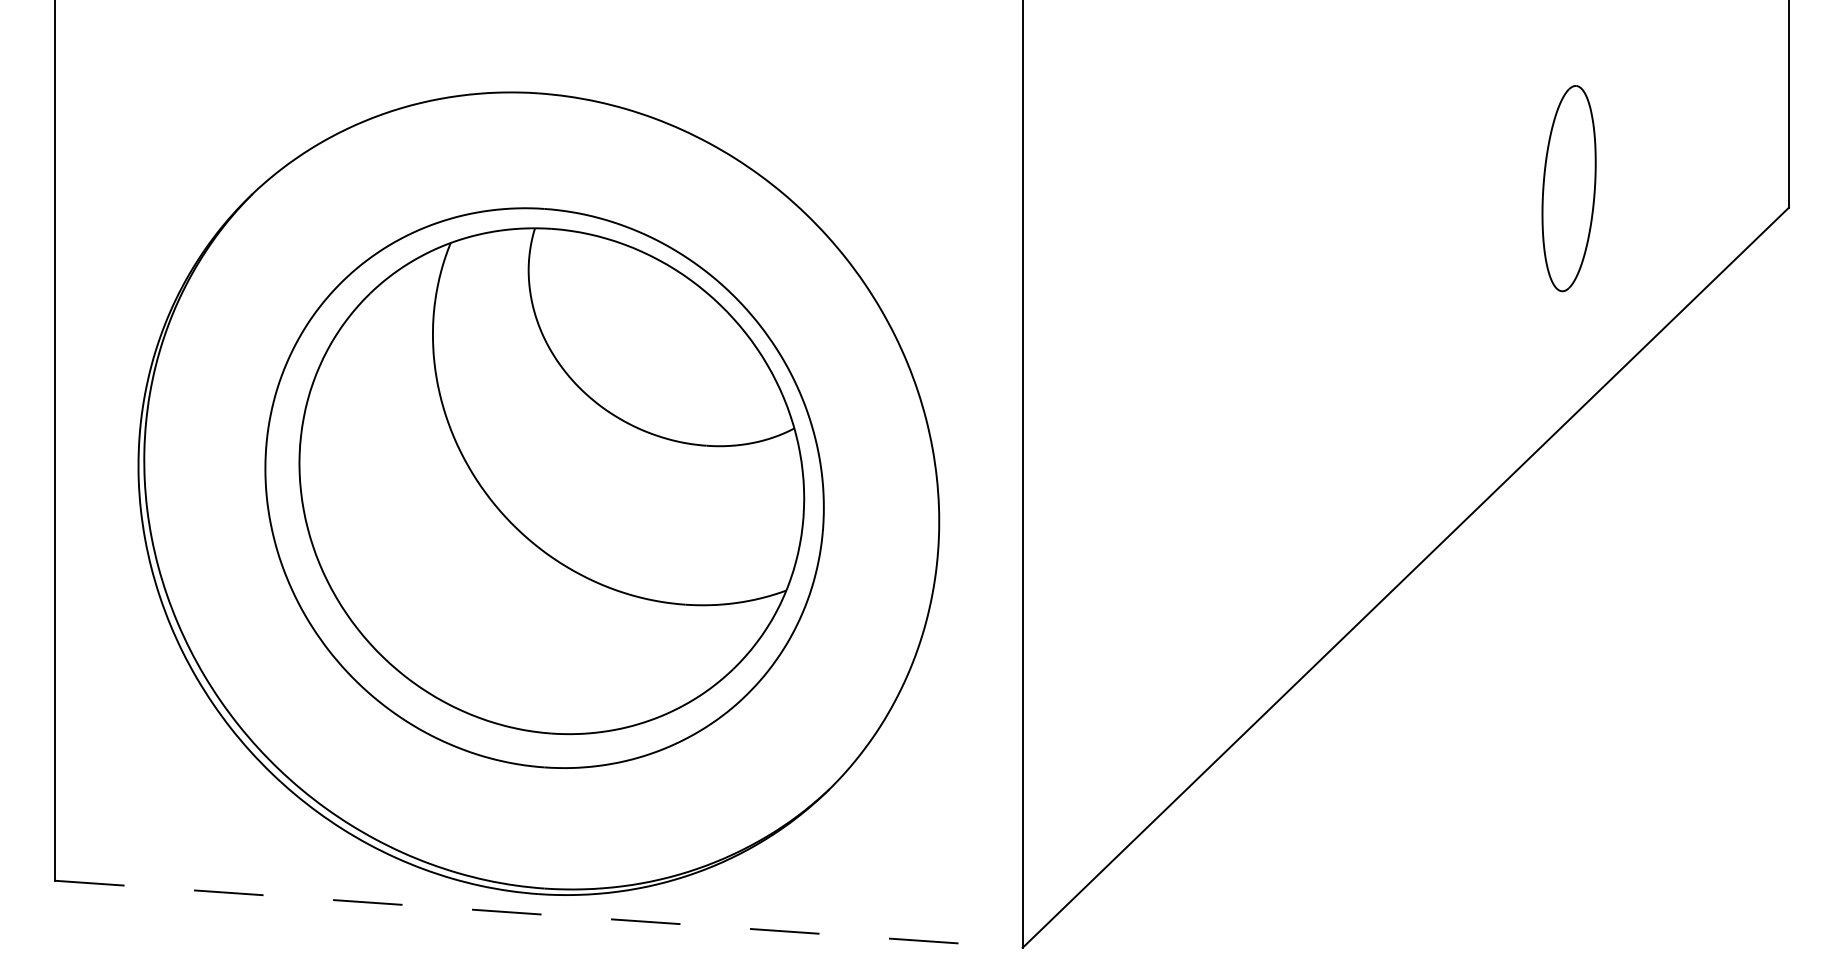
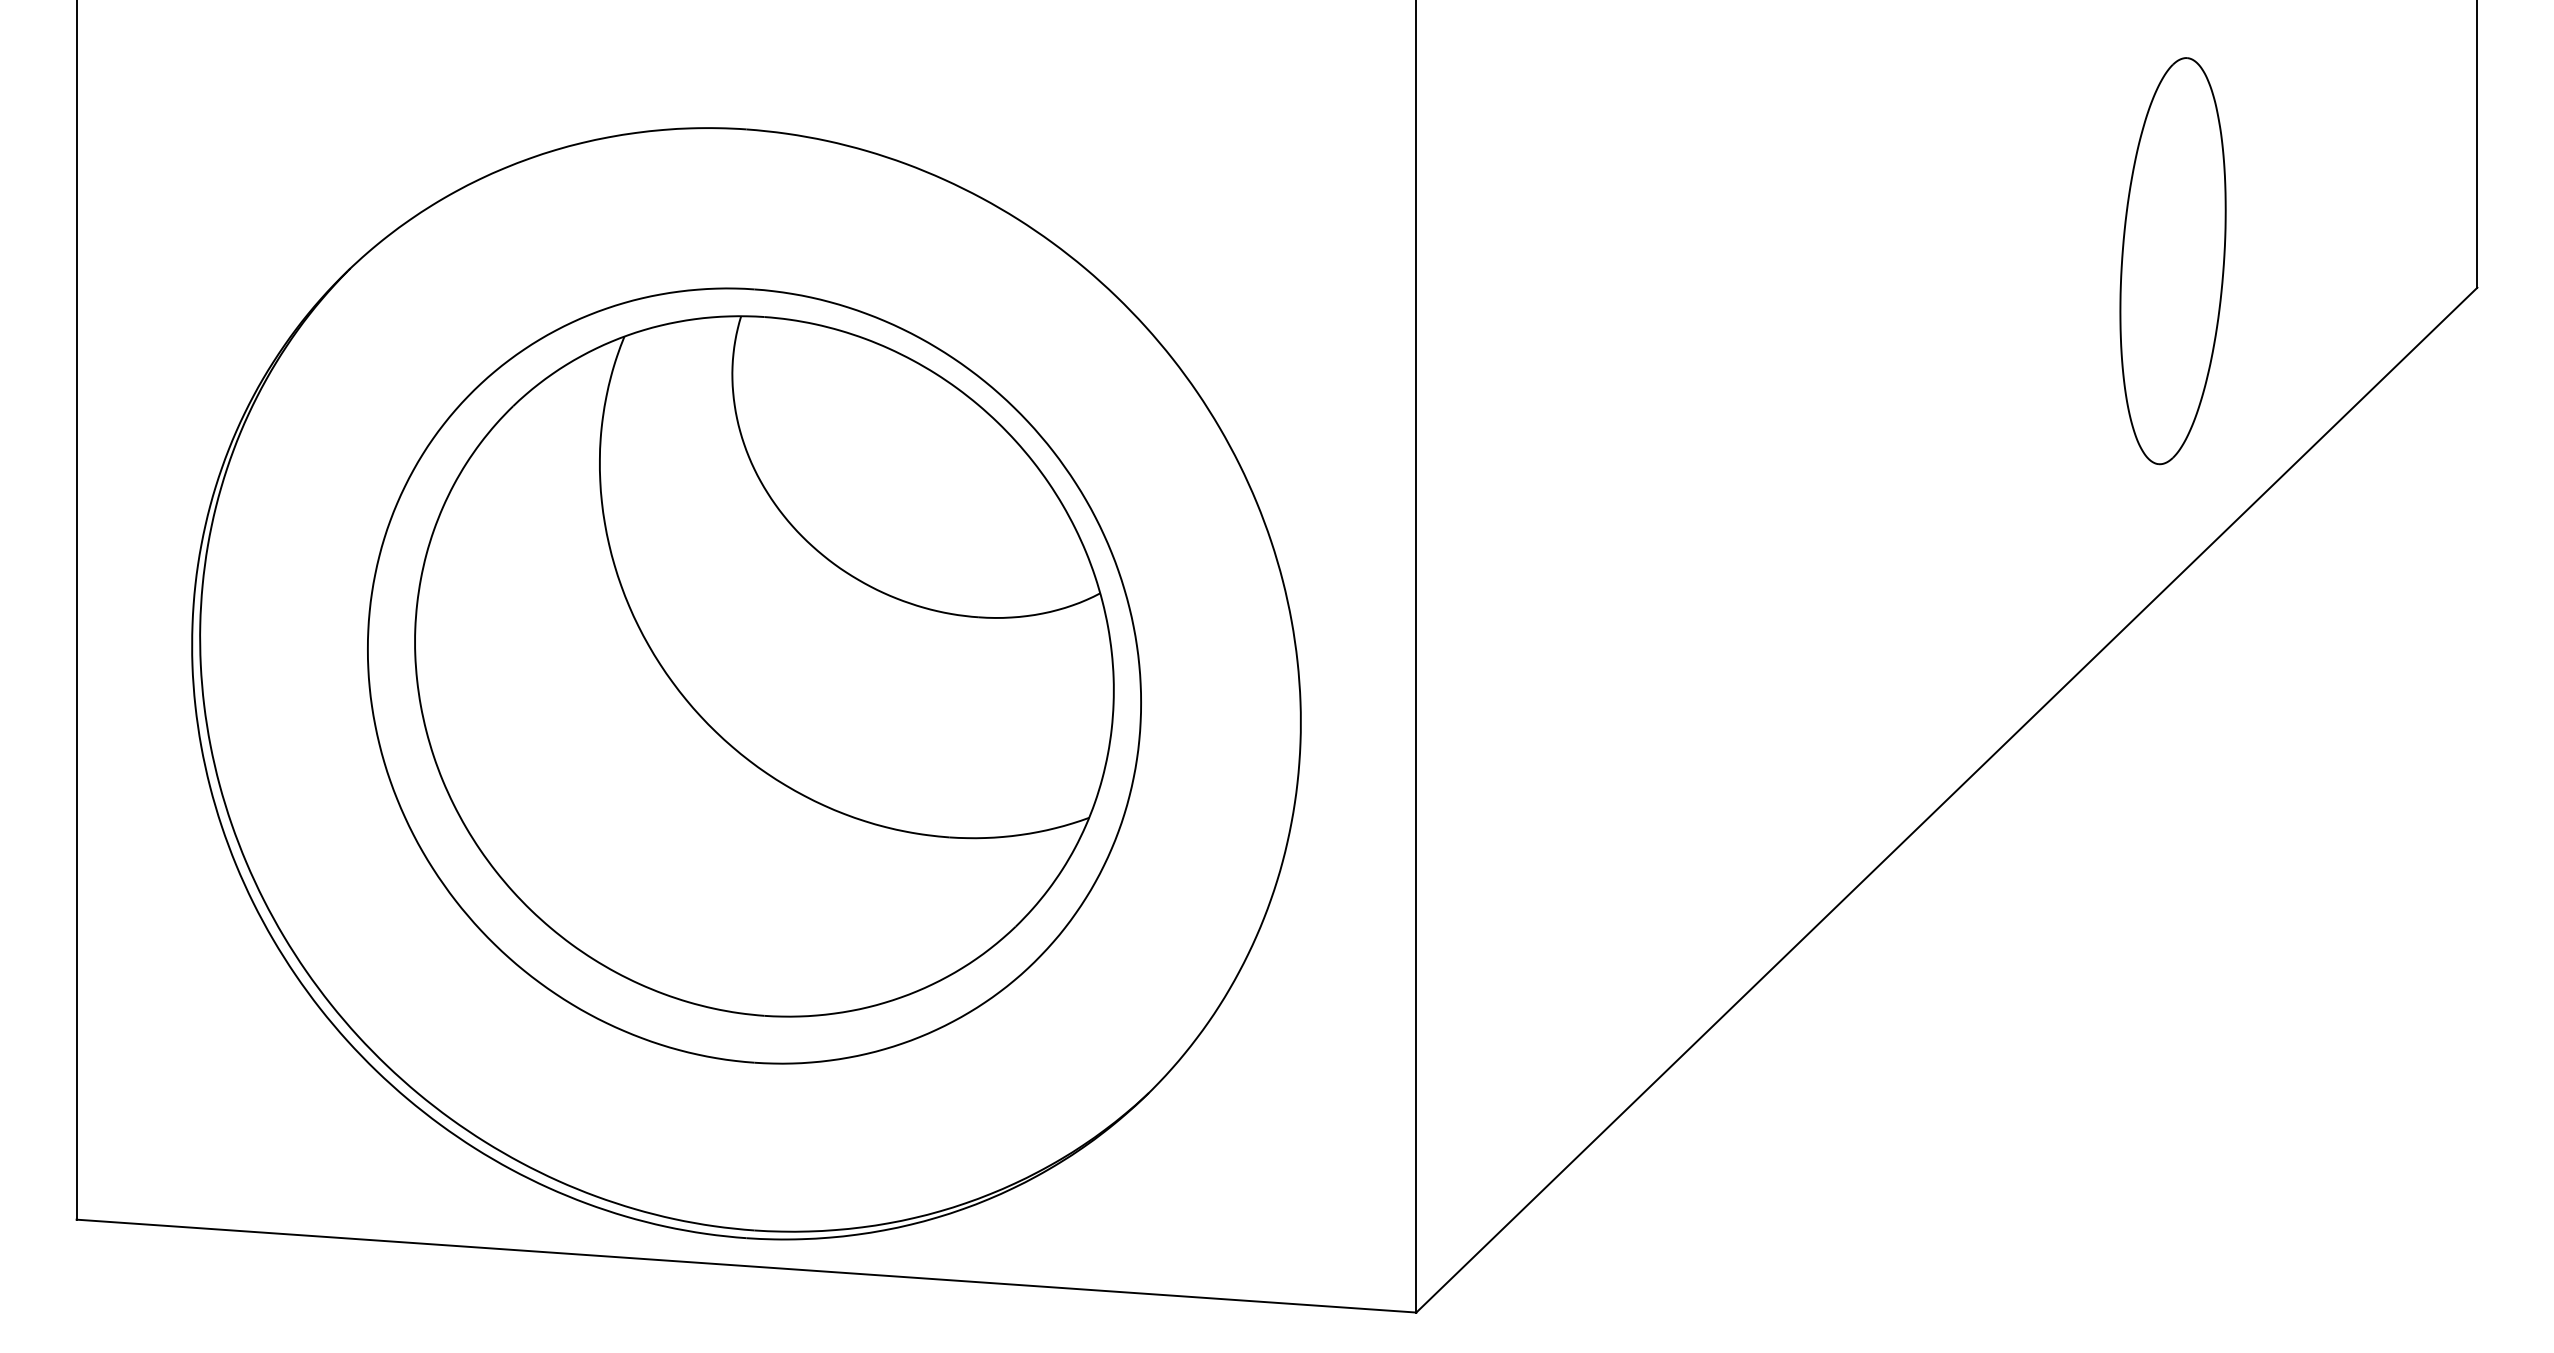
part: (1568, 188) -> (2172, 261), size x1.43
line: (538, 914) -> (746, 1266), dashed -> solid

